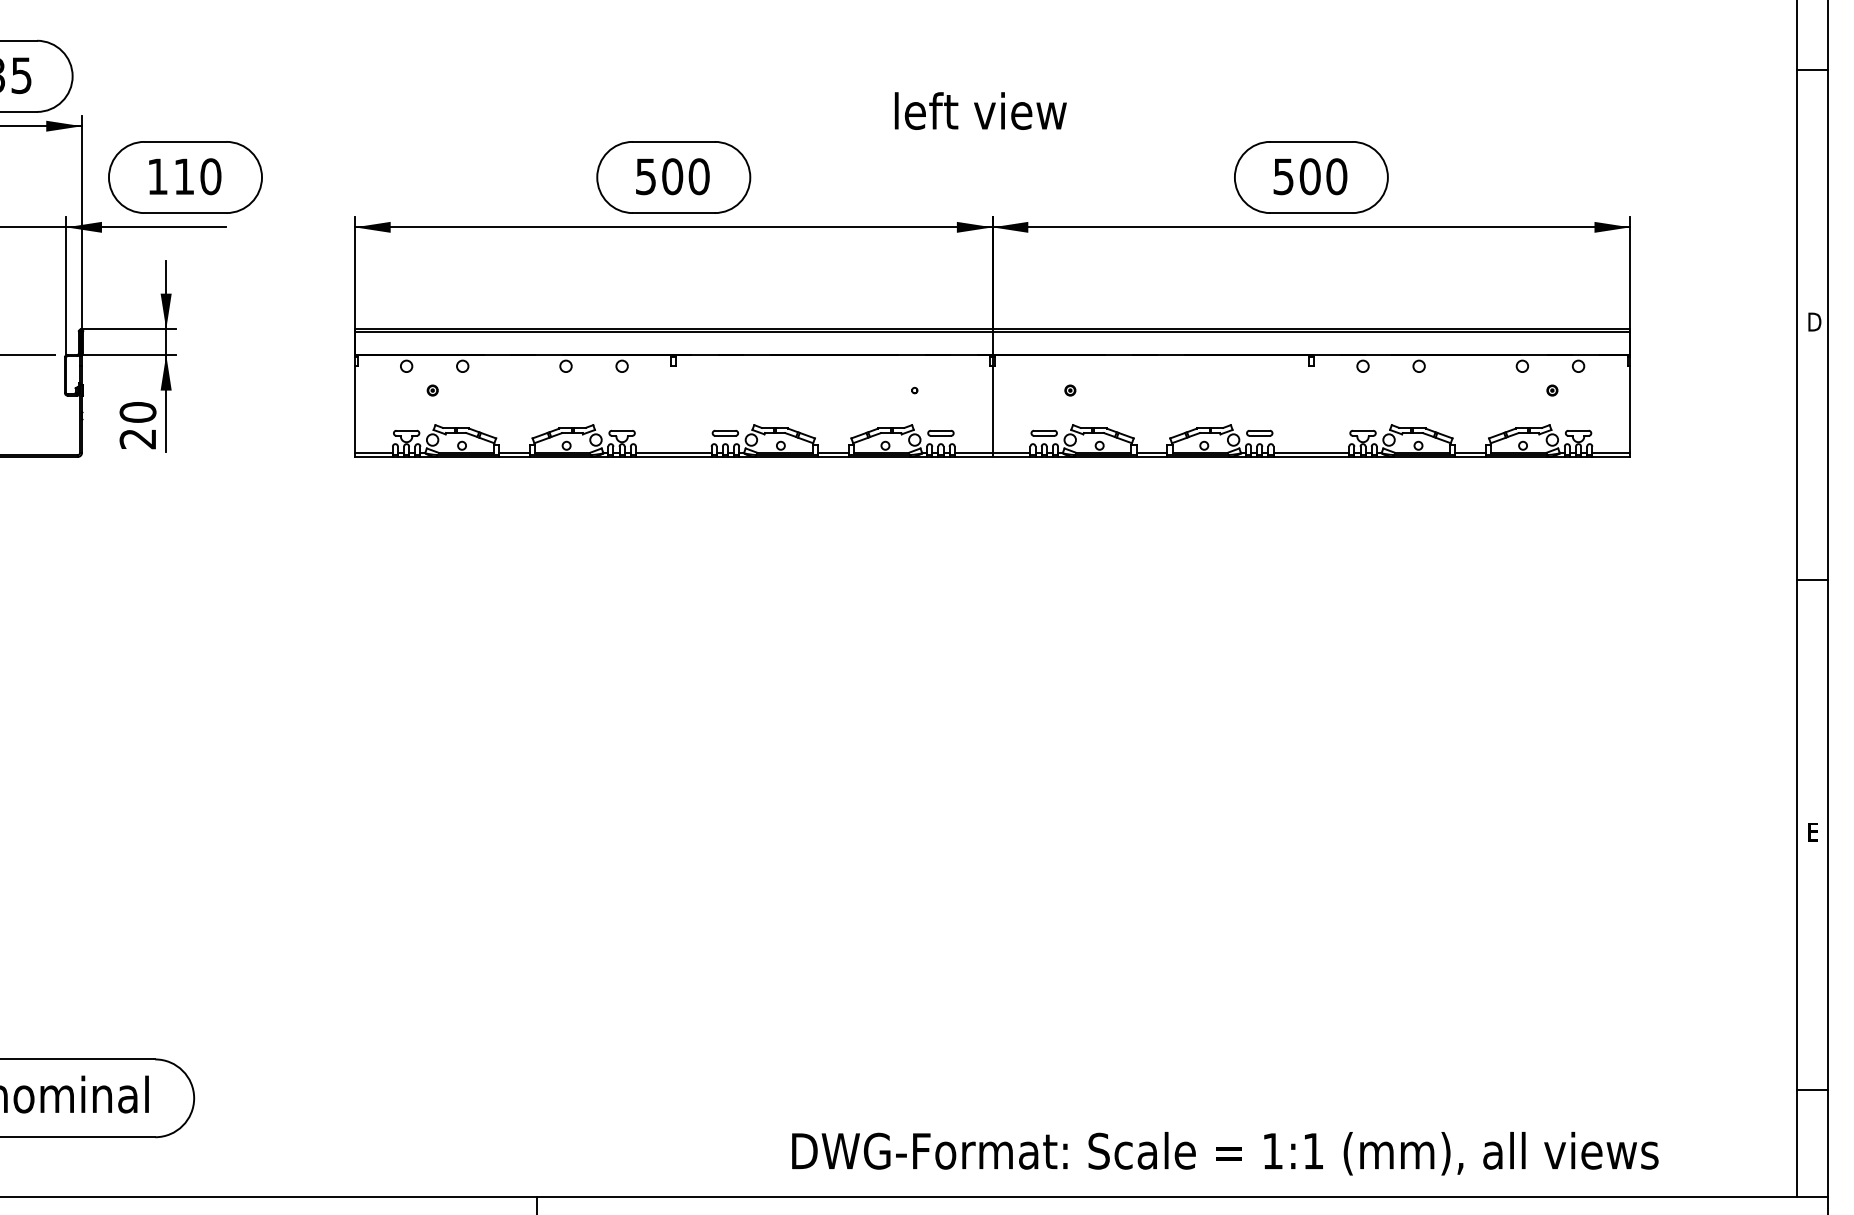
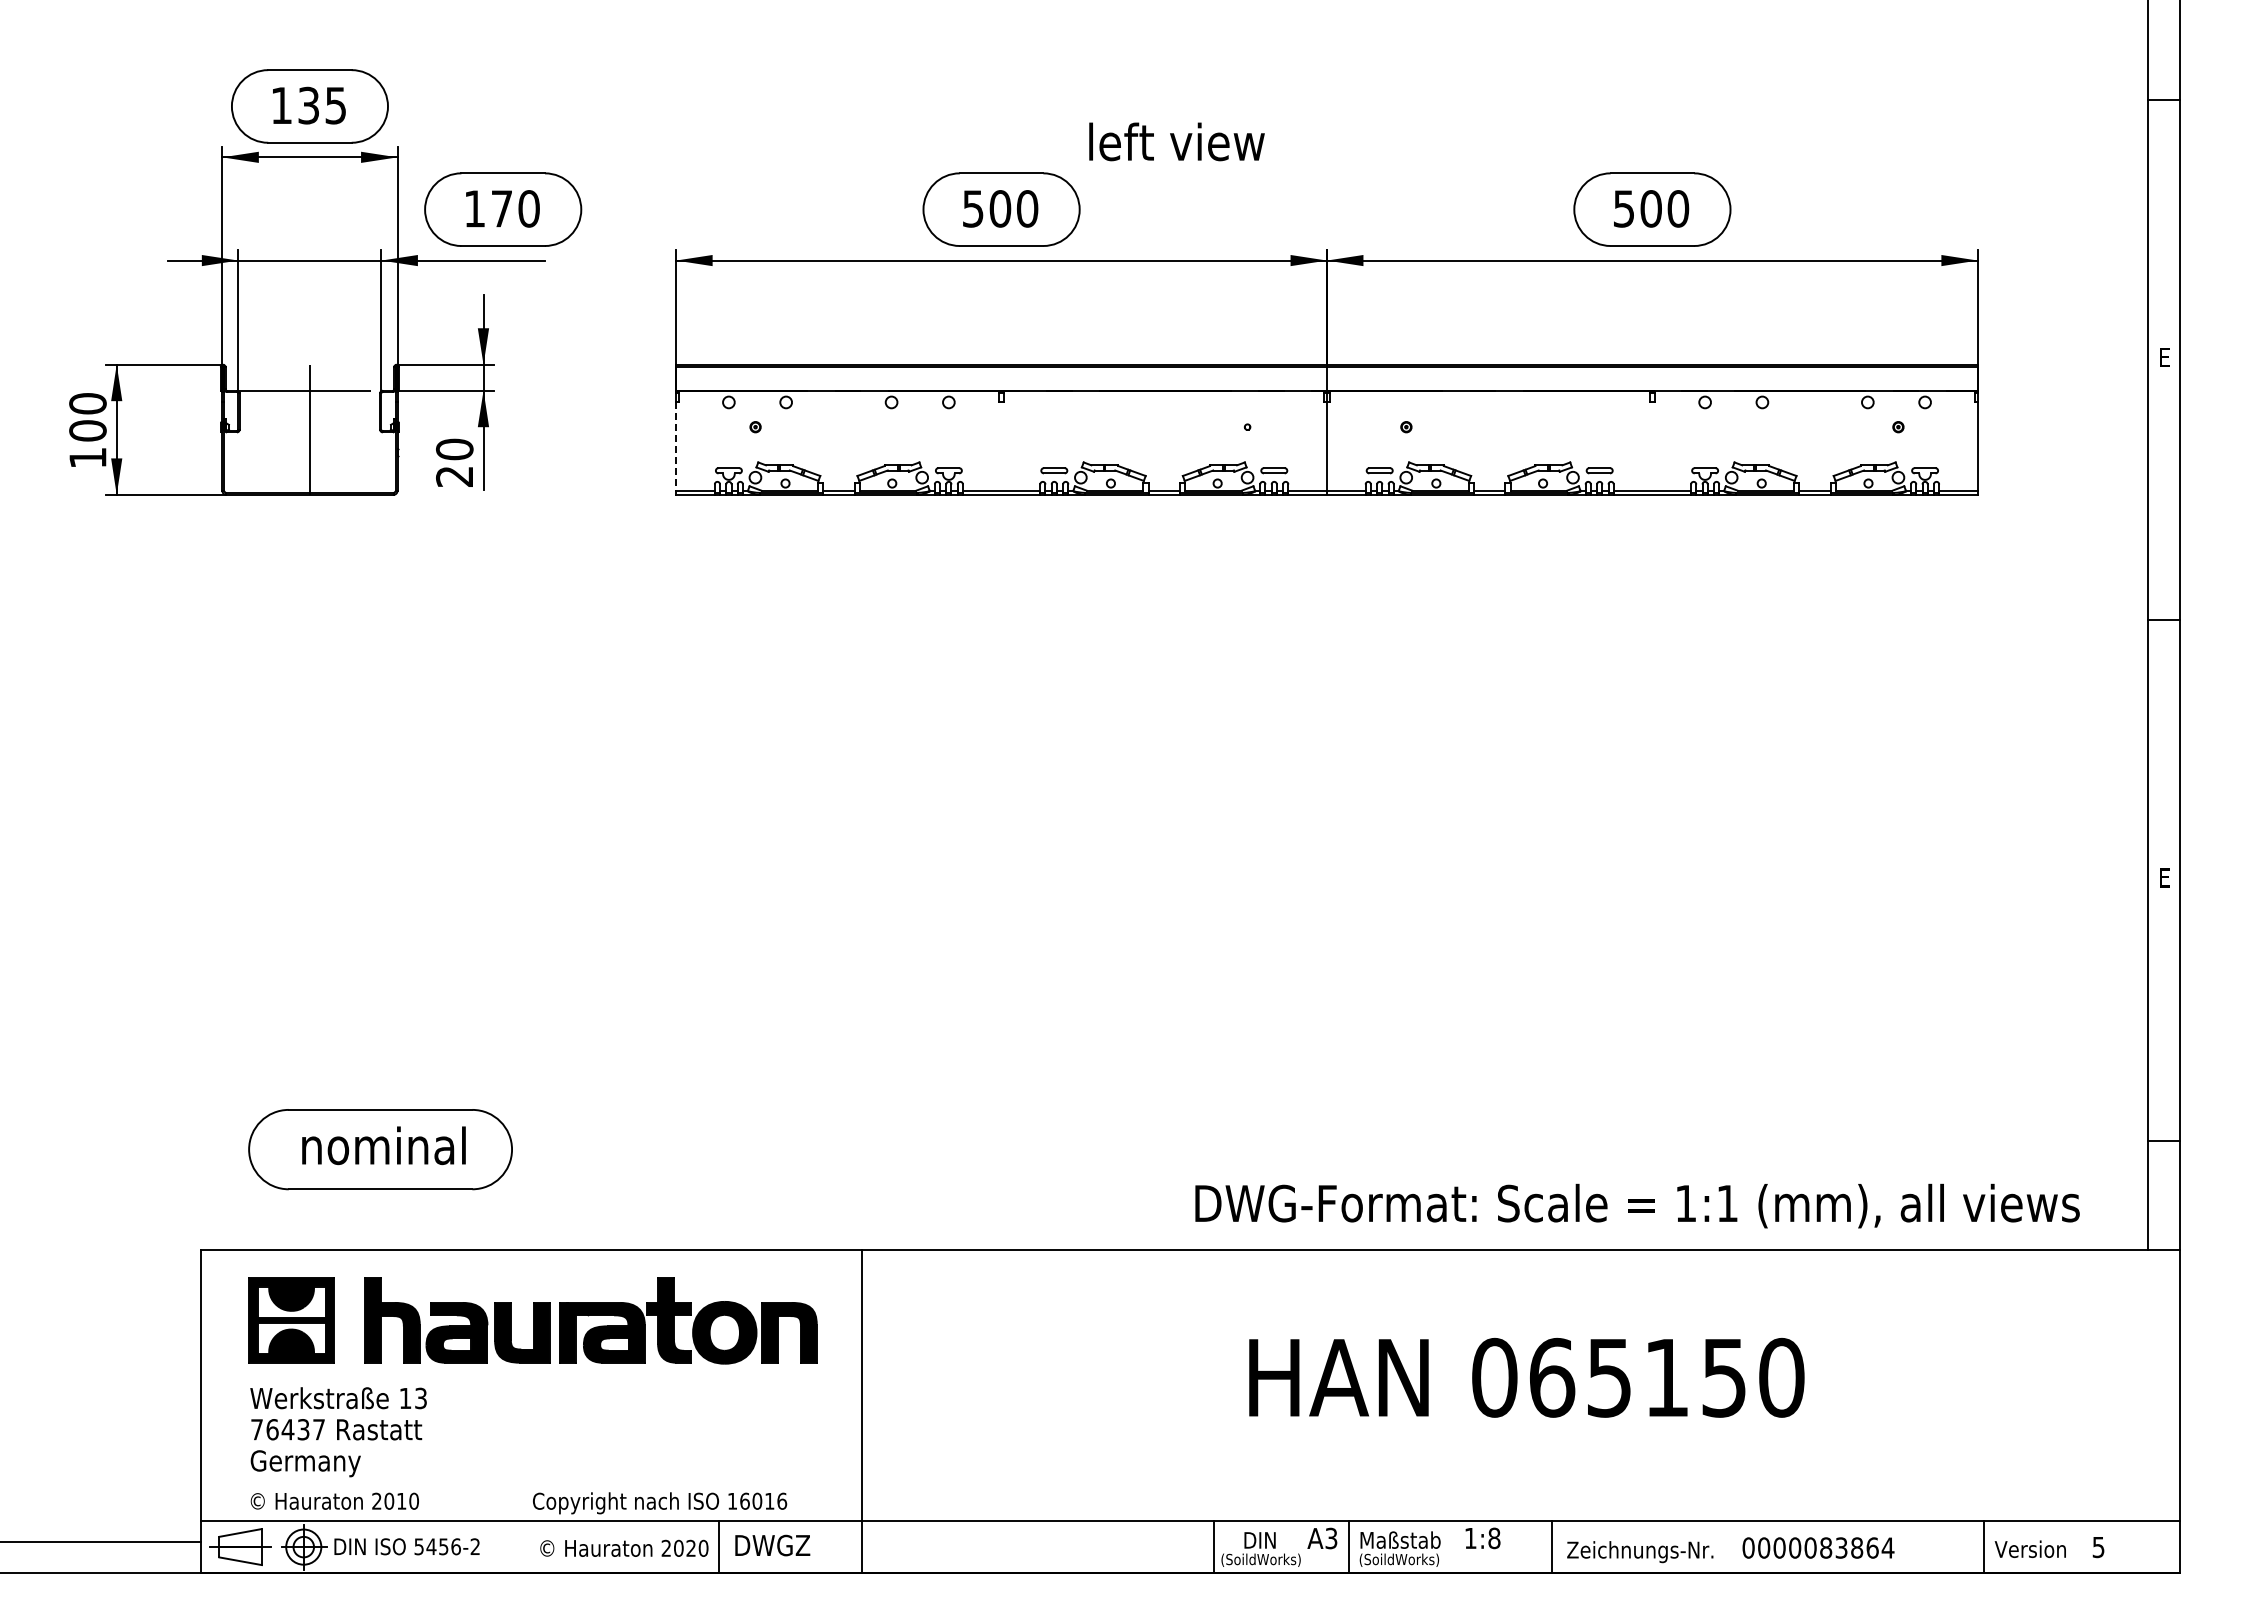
text: (980, 110) -> (1176, 141), moved
text: (183, 176) -> (501, 208), 110 -> 170
text: (1814, 321) -> (2165, 356), D -> E
line: (355, 410) -> (676, 447), solid -> dashed
text: (1225, 1153) -> (1637, 1205), moved

